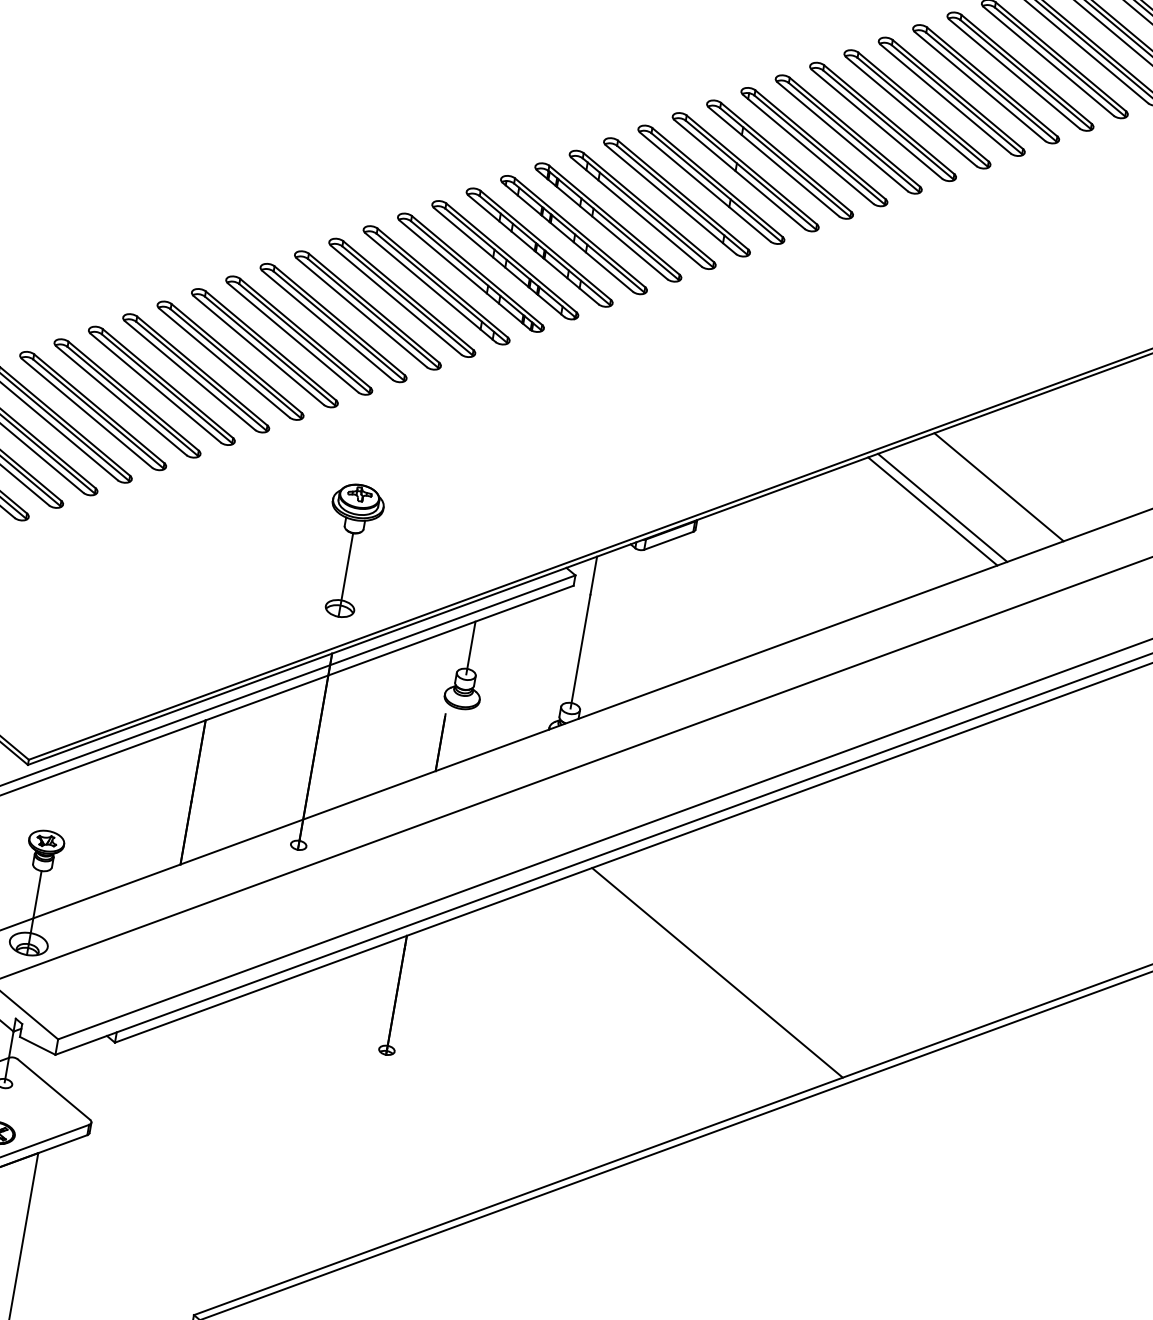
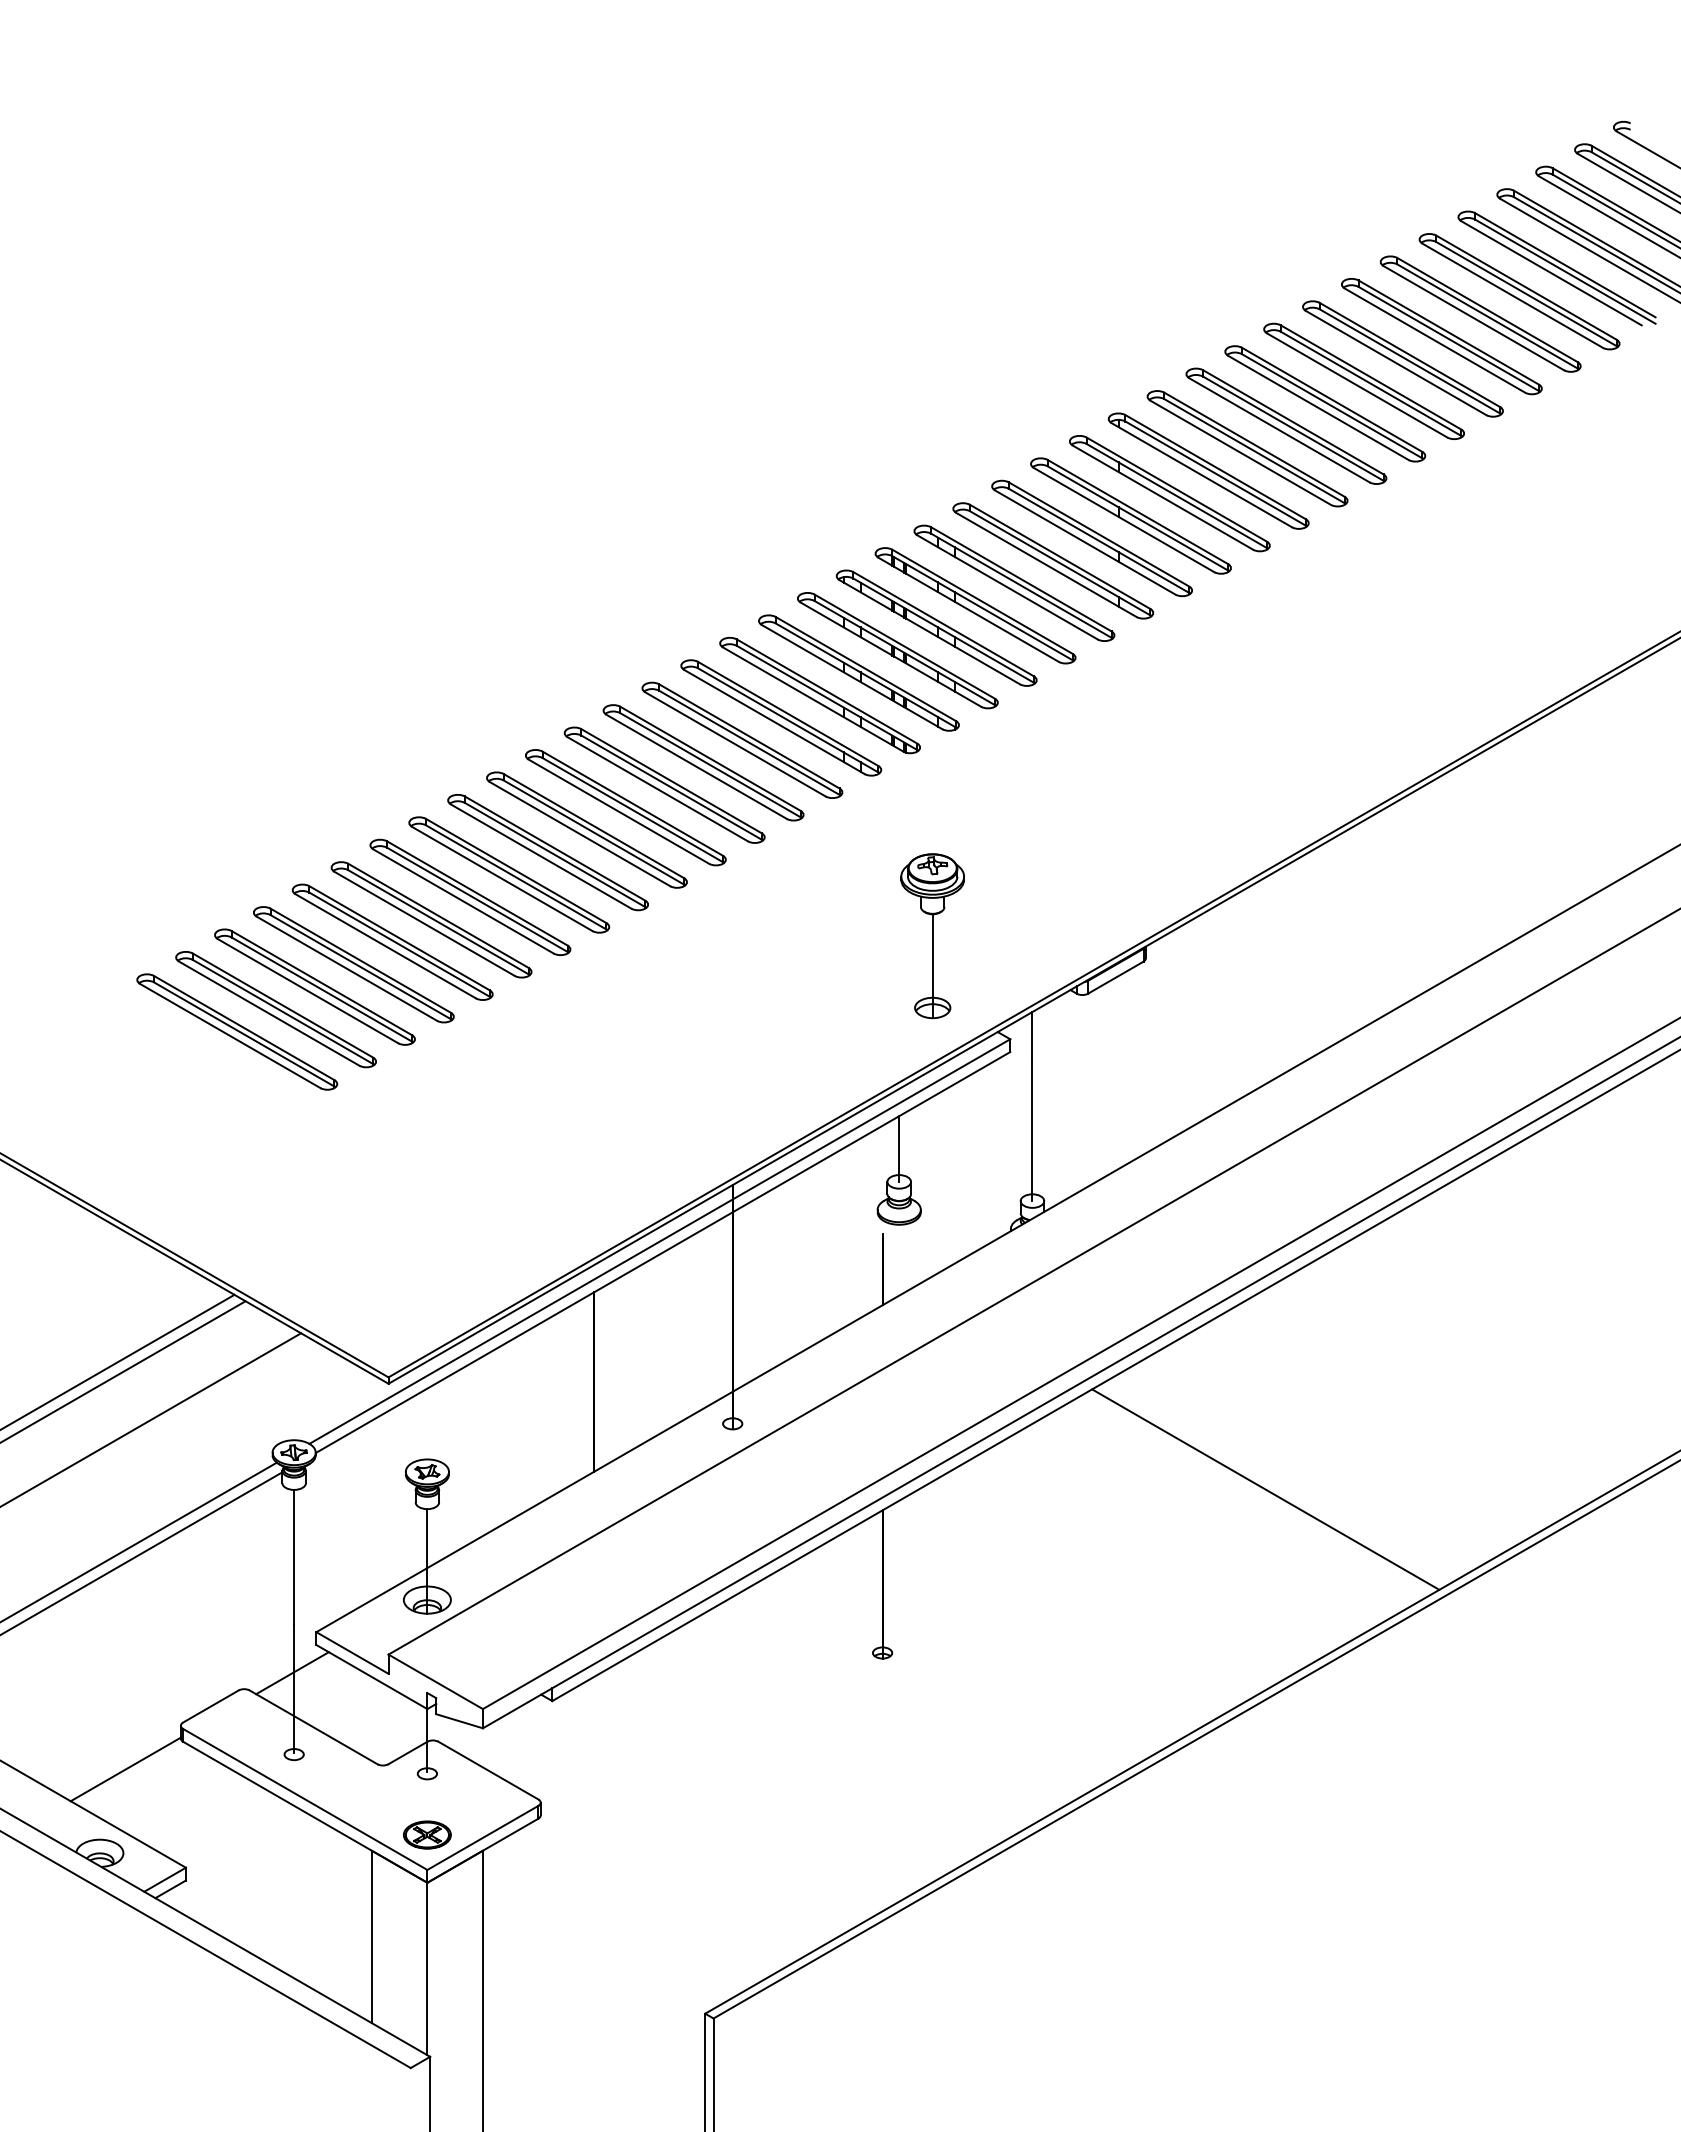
line: (998, 487) -> (1503, 843), removed
line: (942, 507) -> (1439, 879), removed
line: (932, 511) -> (1428, 886), removed
part: (349, 551) -> (932, 936), moved

